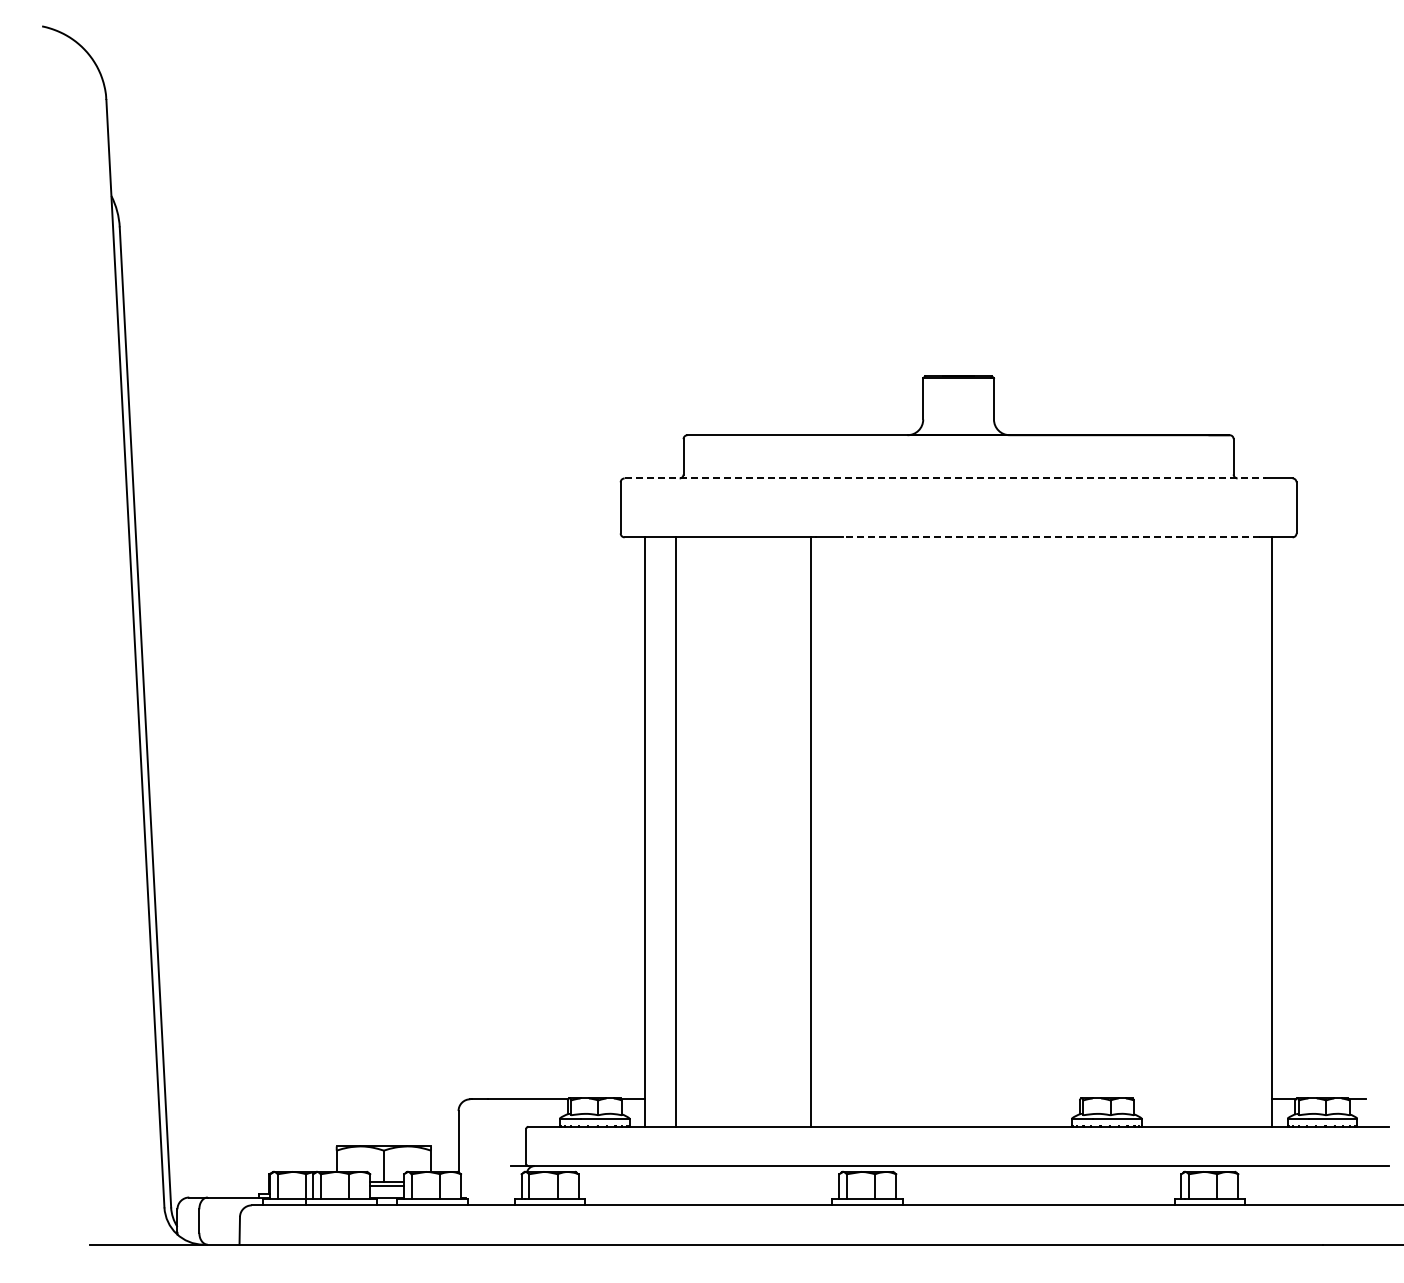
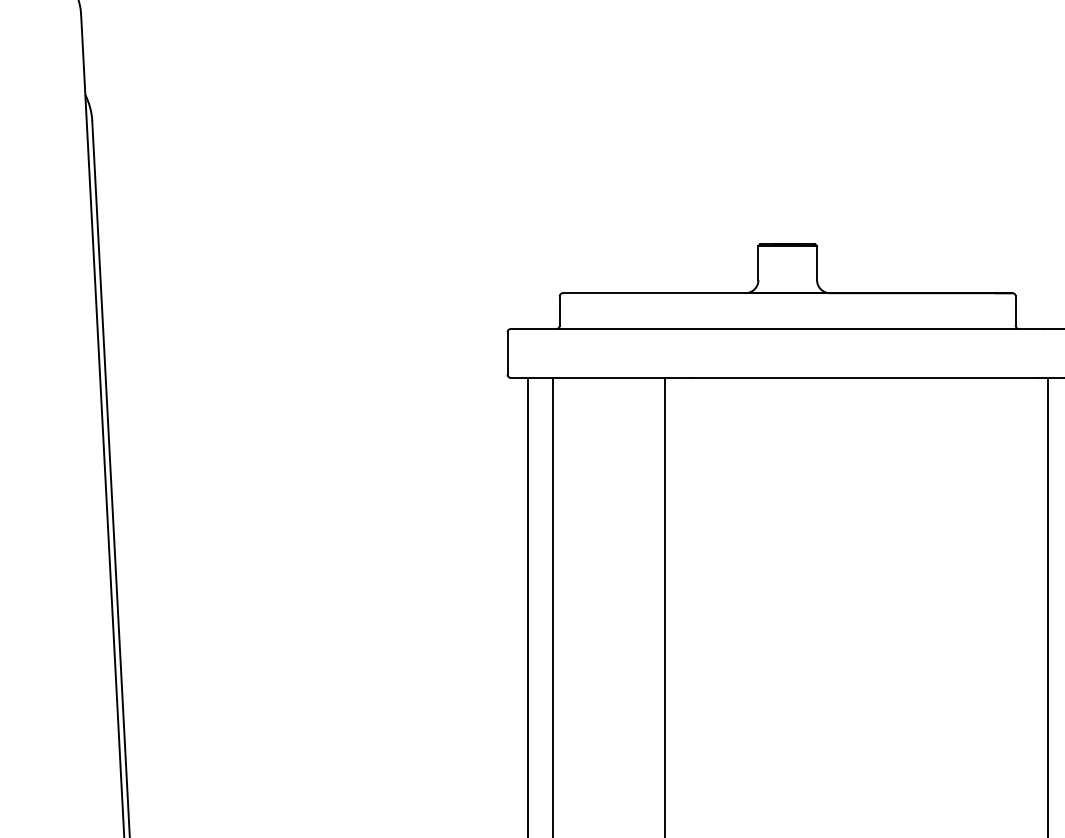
line: (945, 478) -> (776, 329), dashed -> solid
line: (1051, 537) -> (864, 378), dashed -> solid

